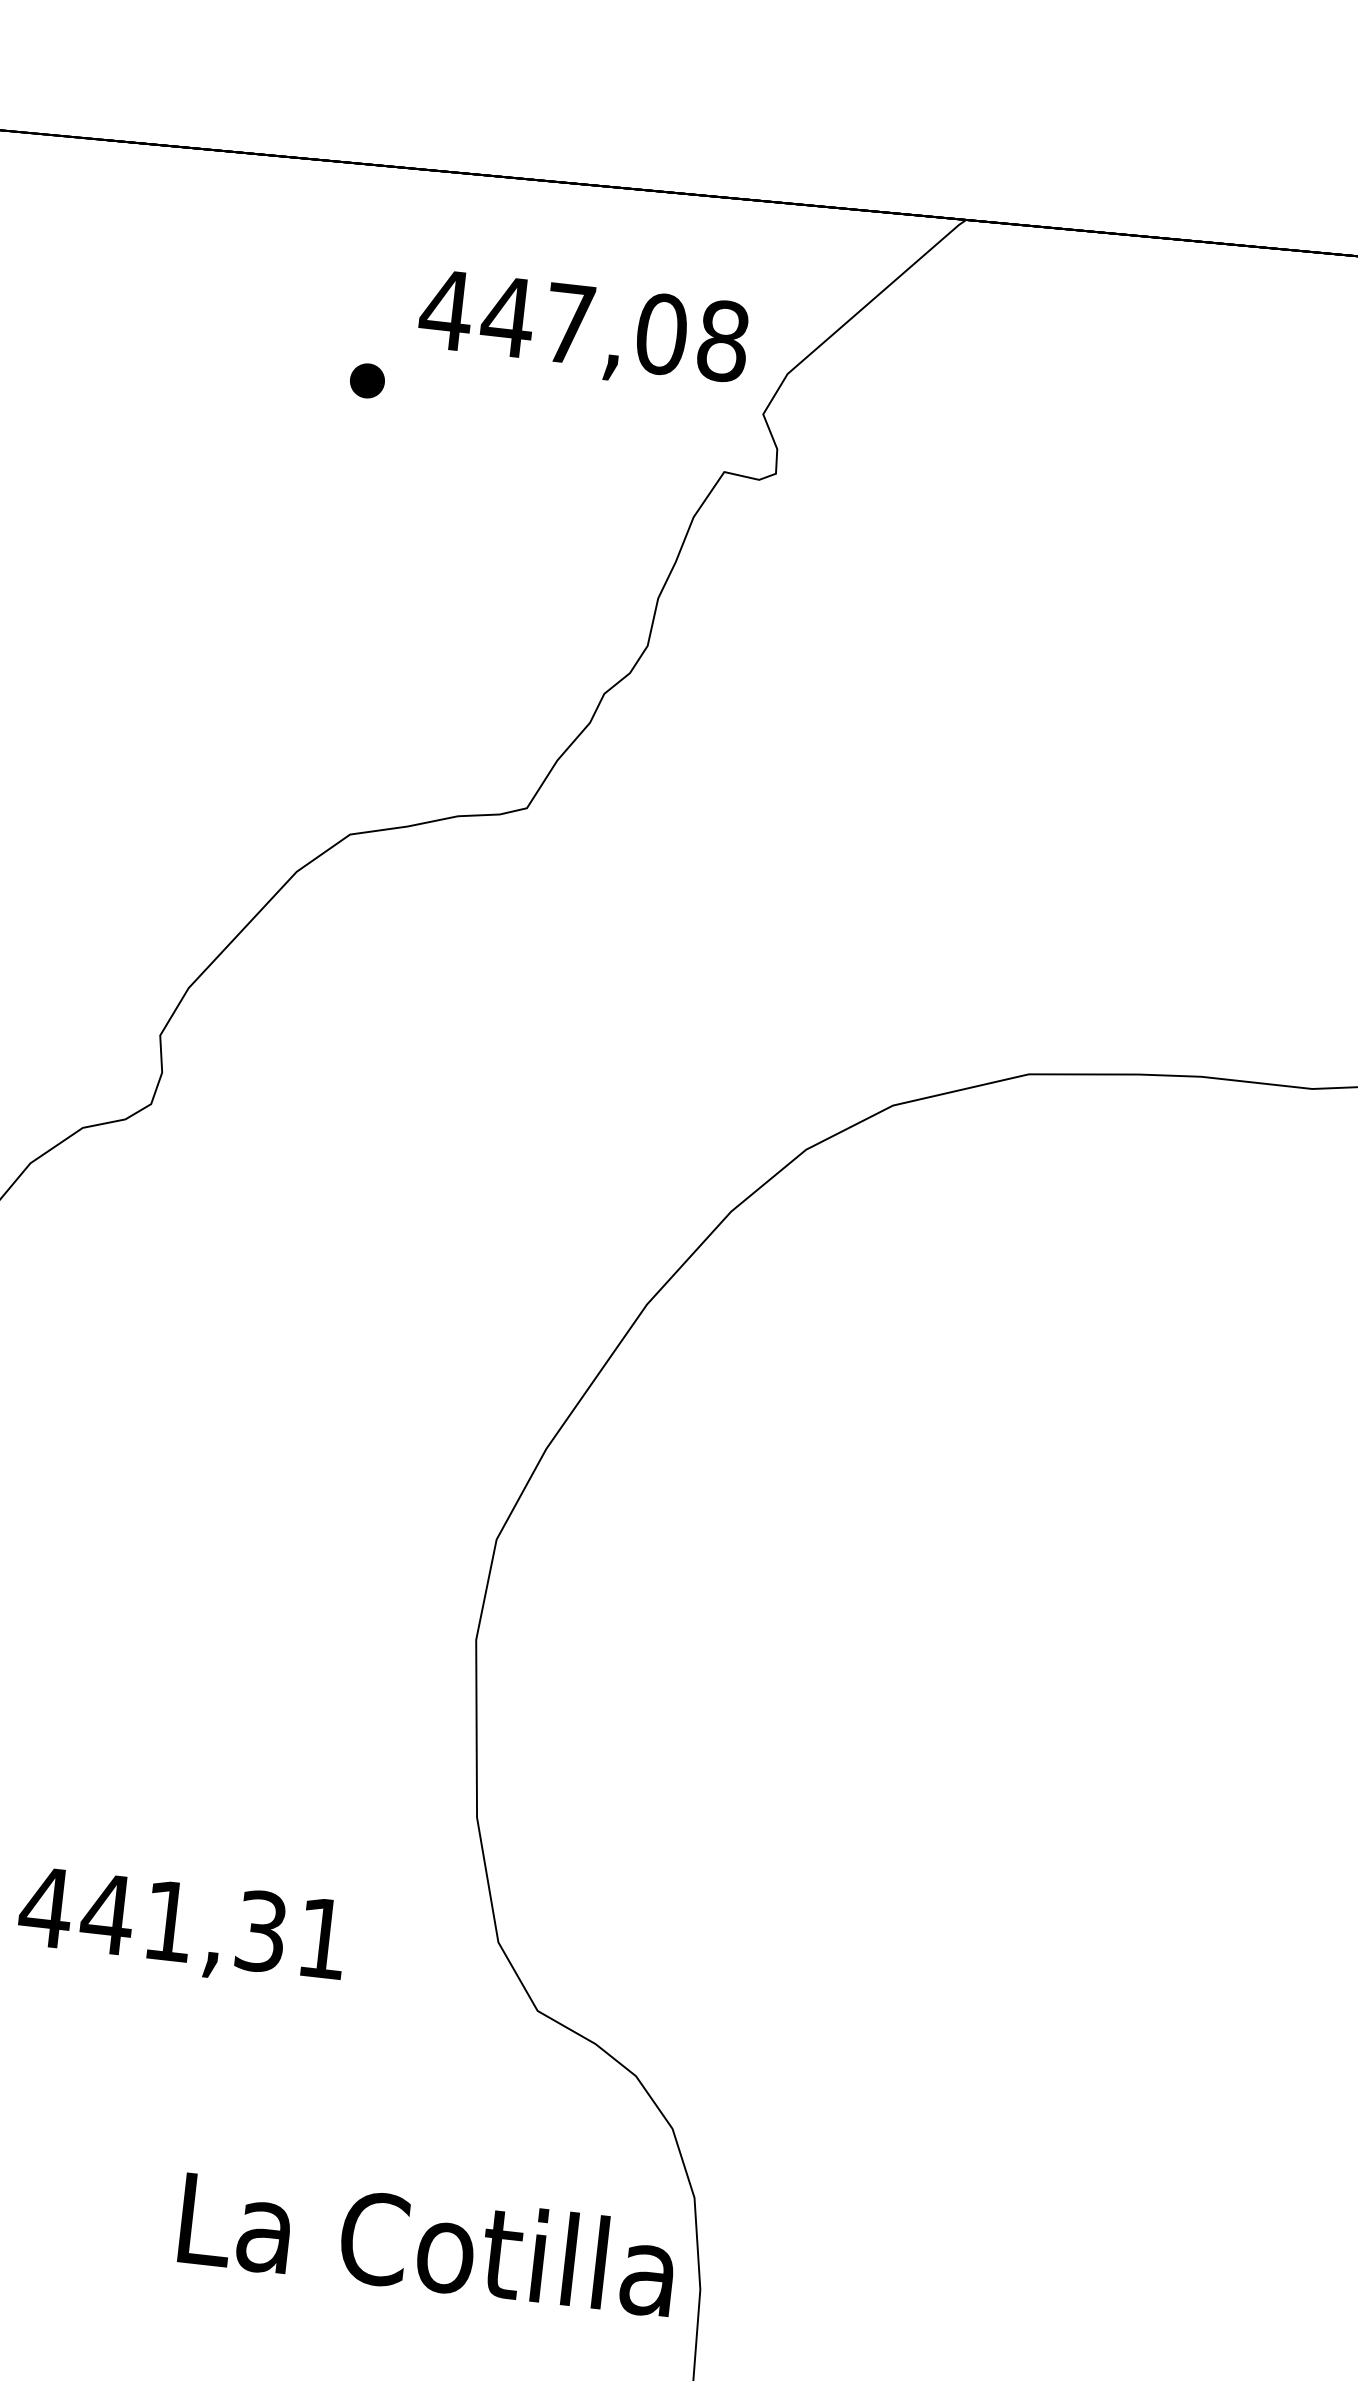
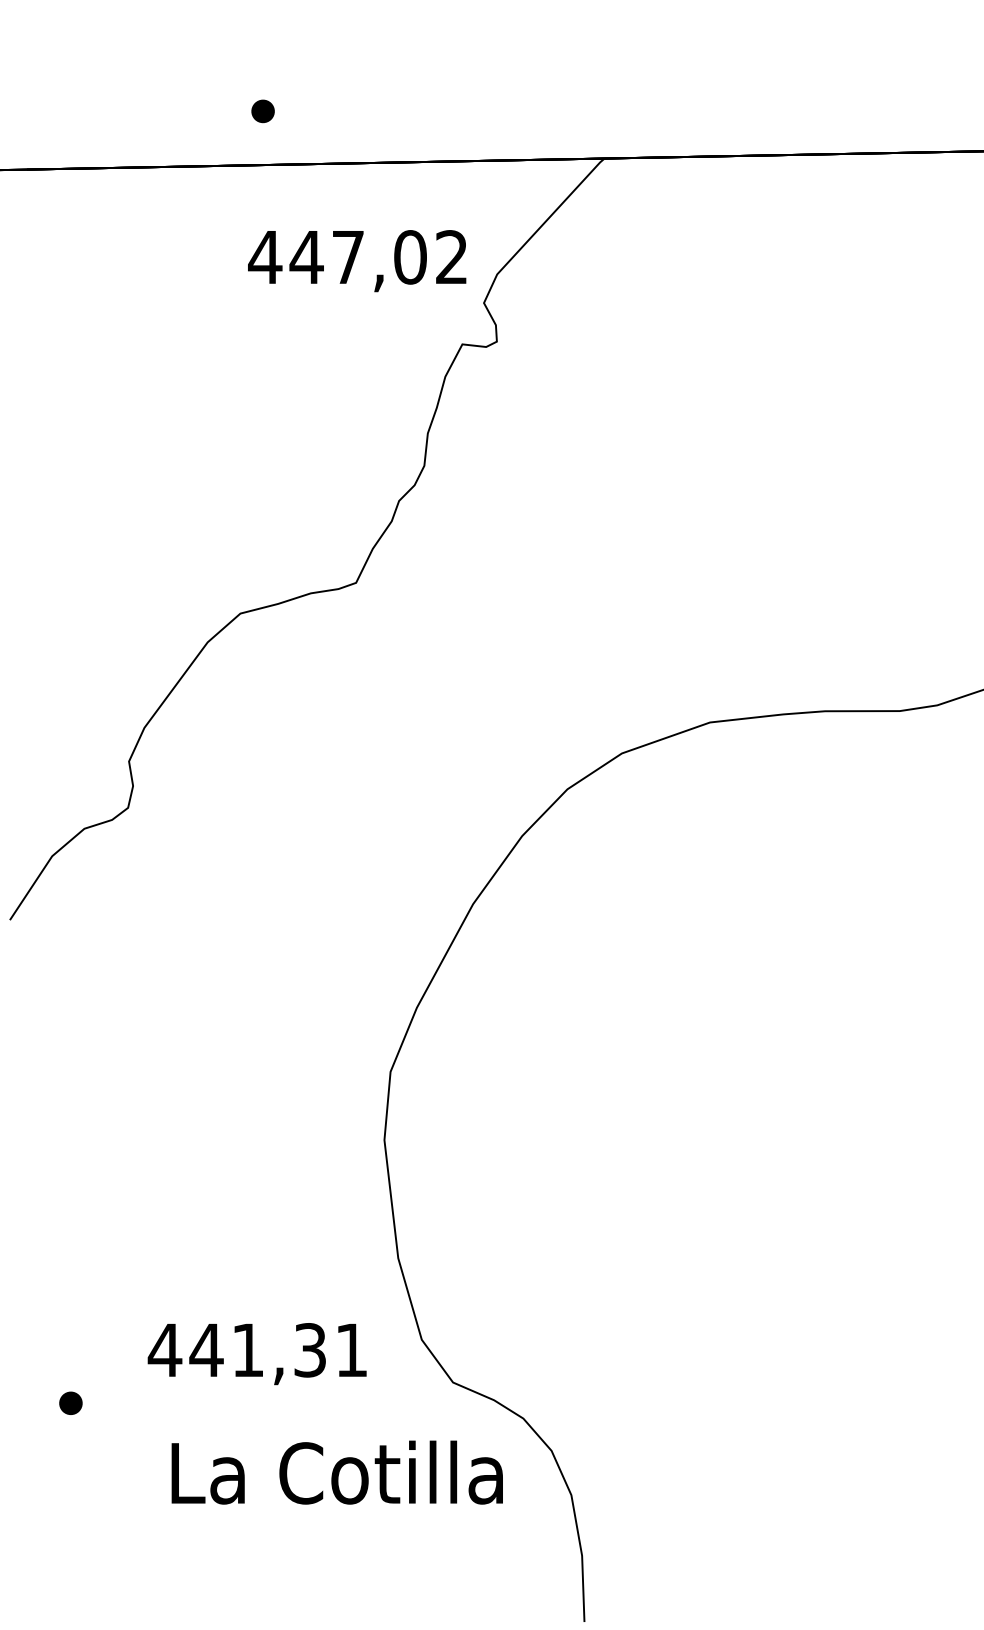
text: (722, 341) -> (451, 257), 447,08 -> 447,02
part: (366, 380) -> (262, 111), moved
text: (180, 1928) -> (256, 1354), moved
text: (426, 2243) -> (336, 1472), moved

